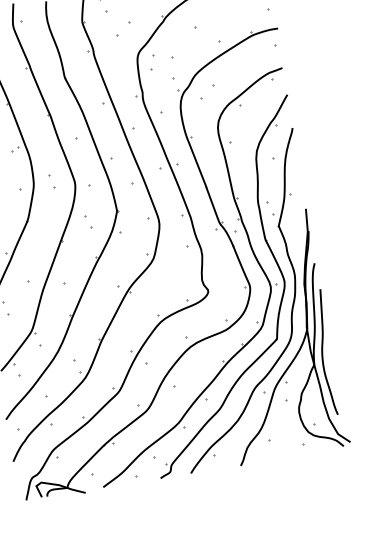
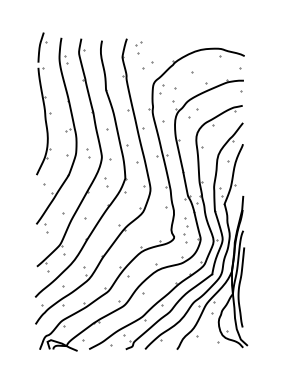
part: (224, 277) -> (185, 230), added

